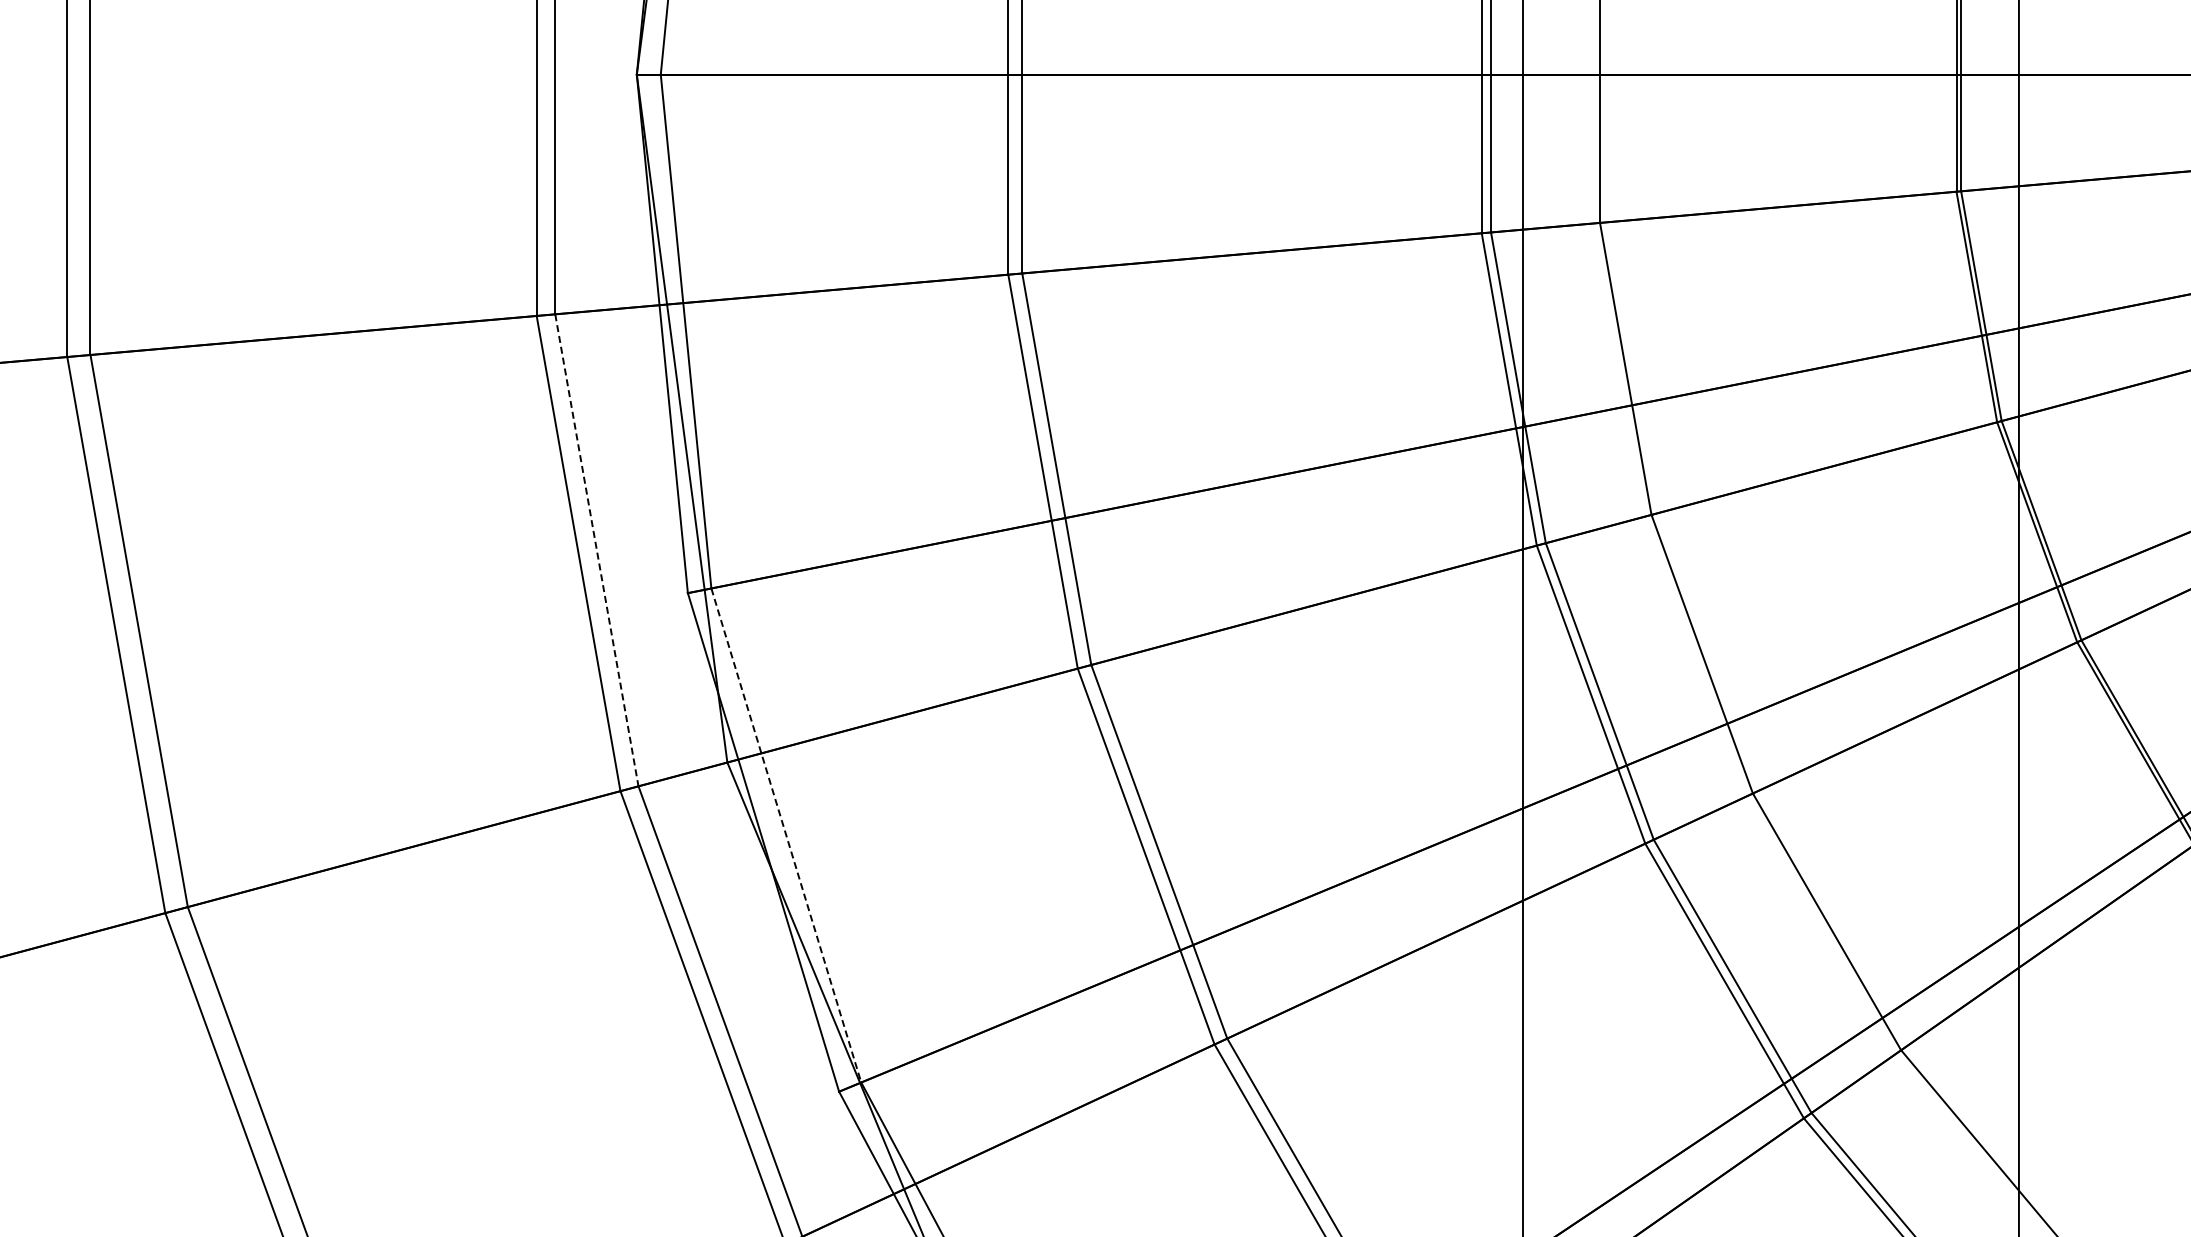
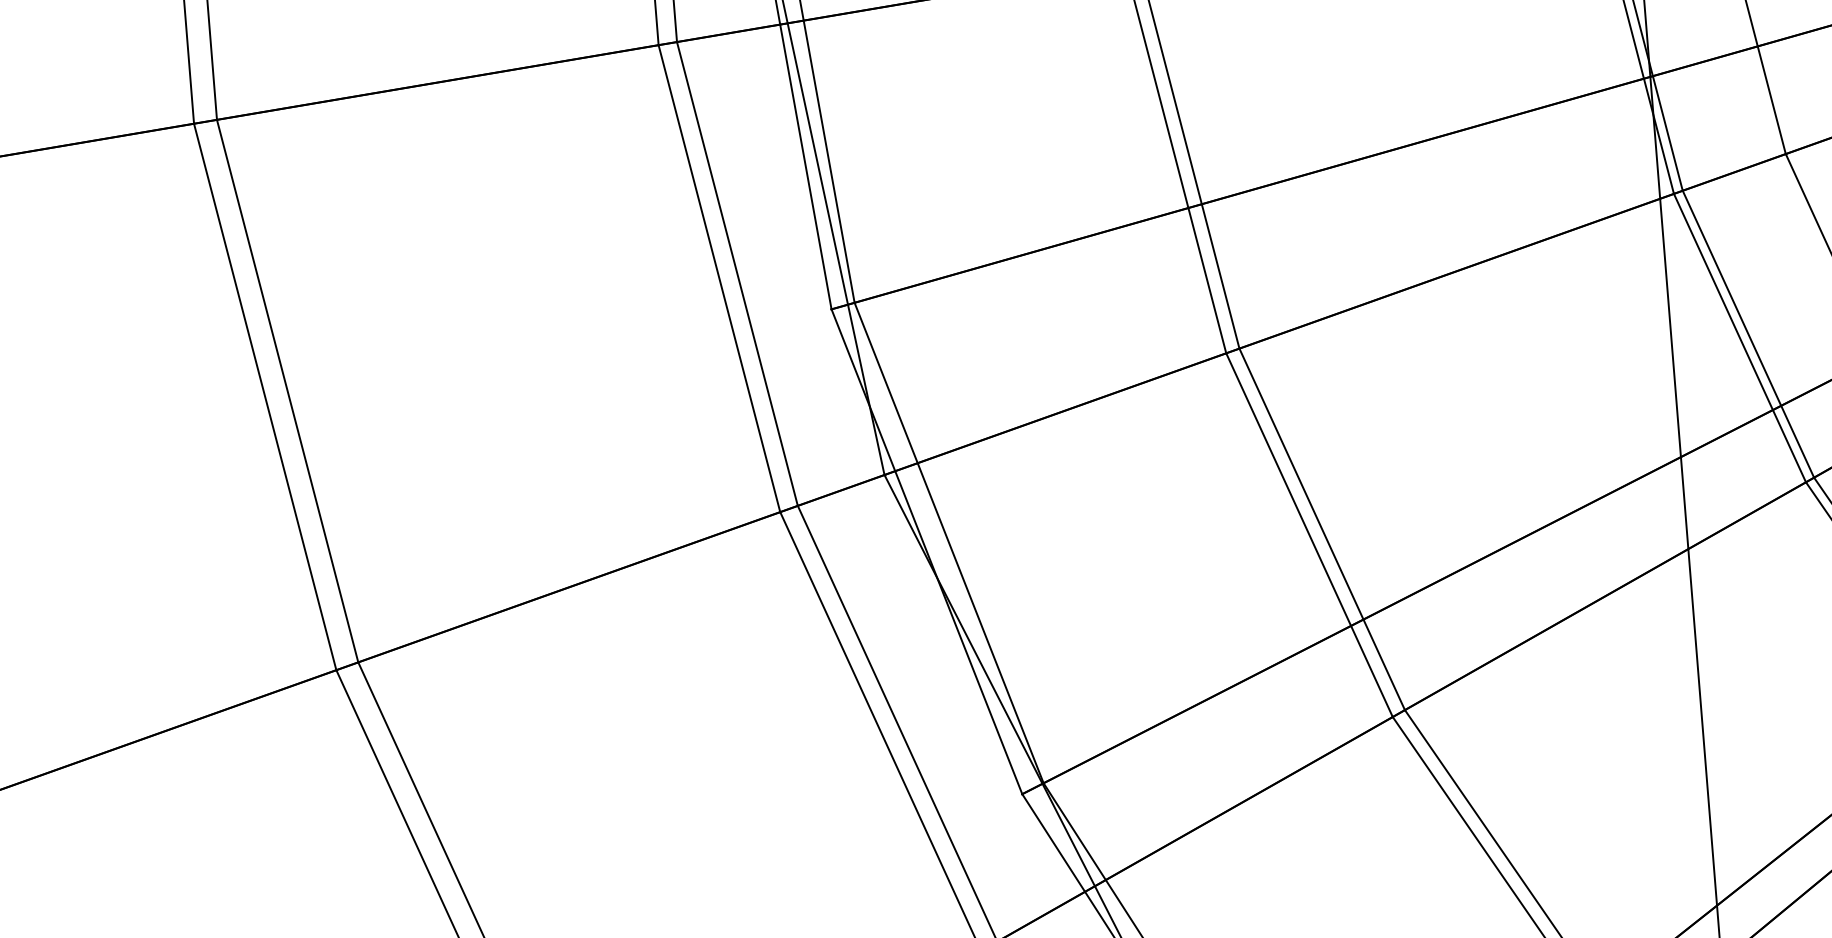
line: (596, 550) -> (737, 274), dashed -> solid
line: (786, 835) -> (949, 543), dashed -> solid

